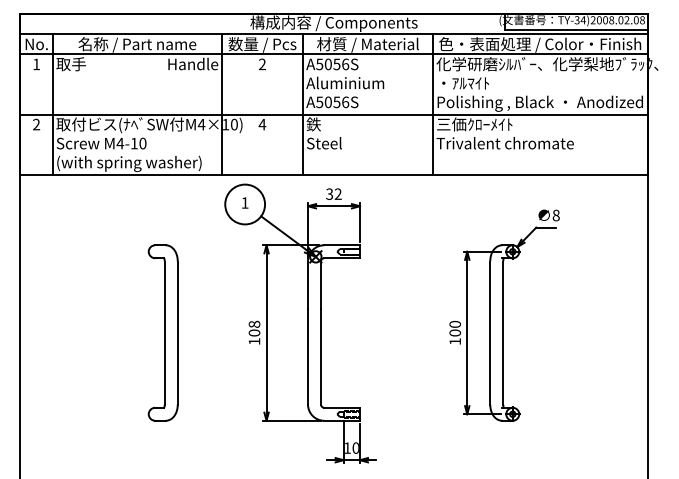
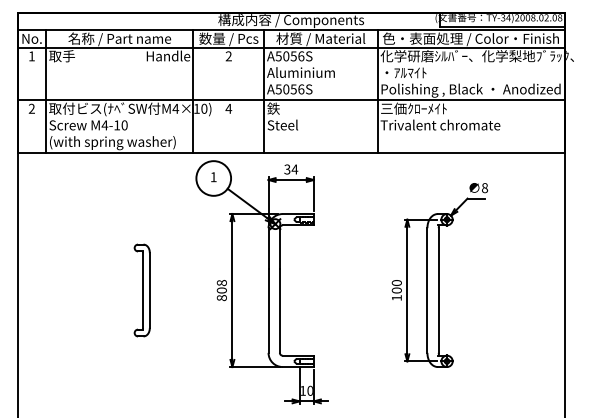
text: (338, 193) -> (295, 168), 32 -> 34
part: (162, 332) -> (141, 290), size x0.6
text: (254, 341) -> (221, 297), 108 -> 808

